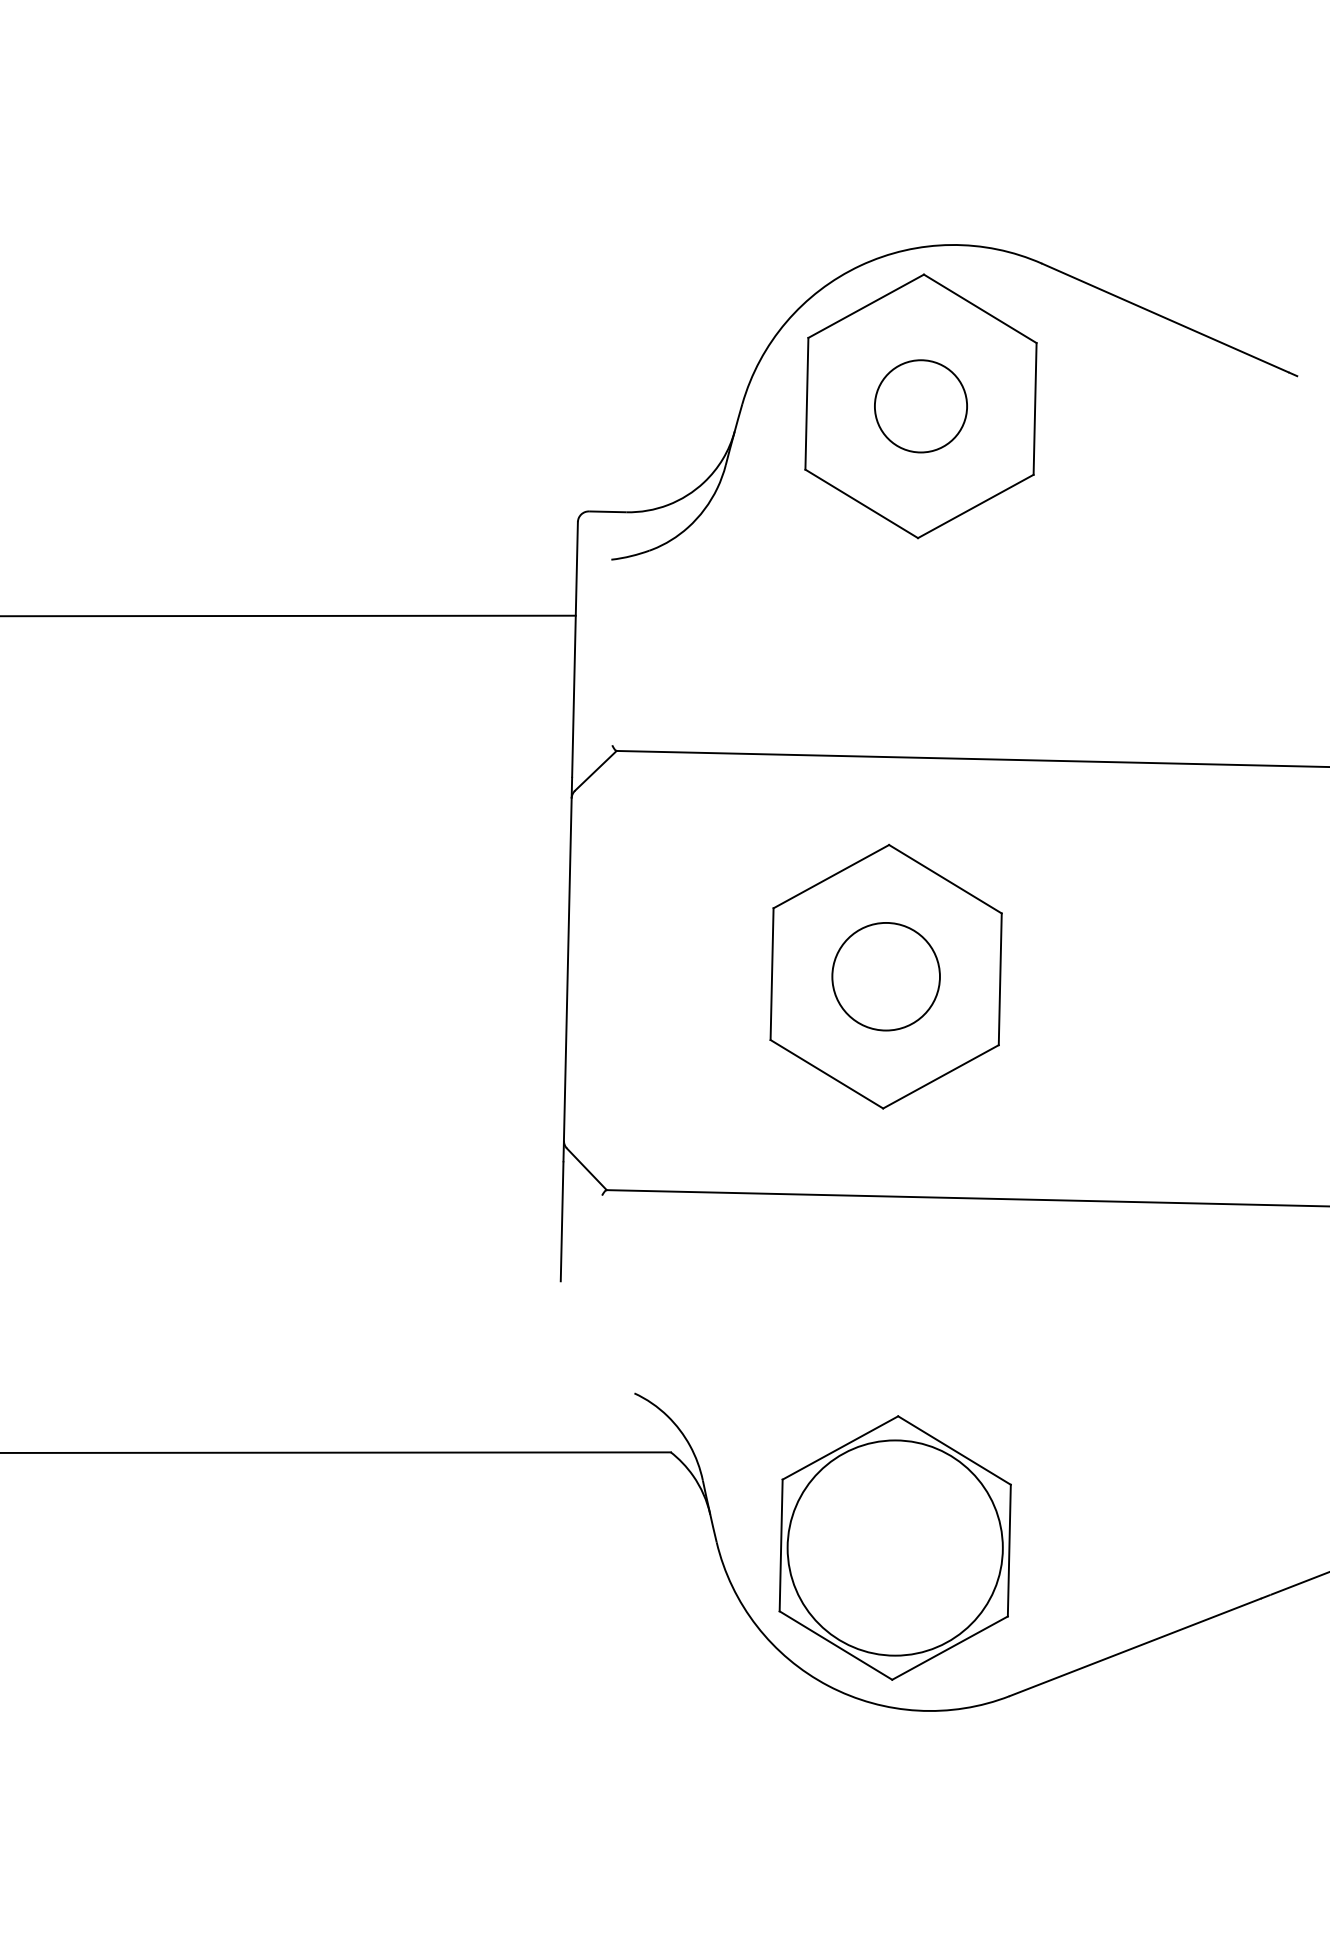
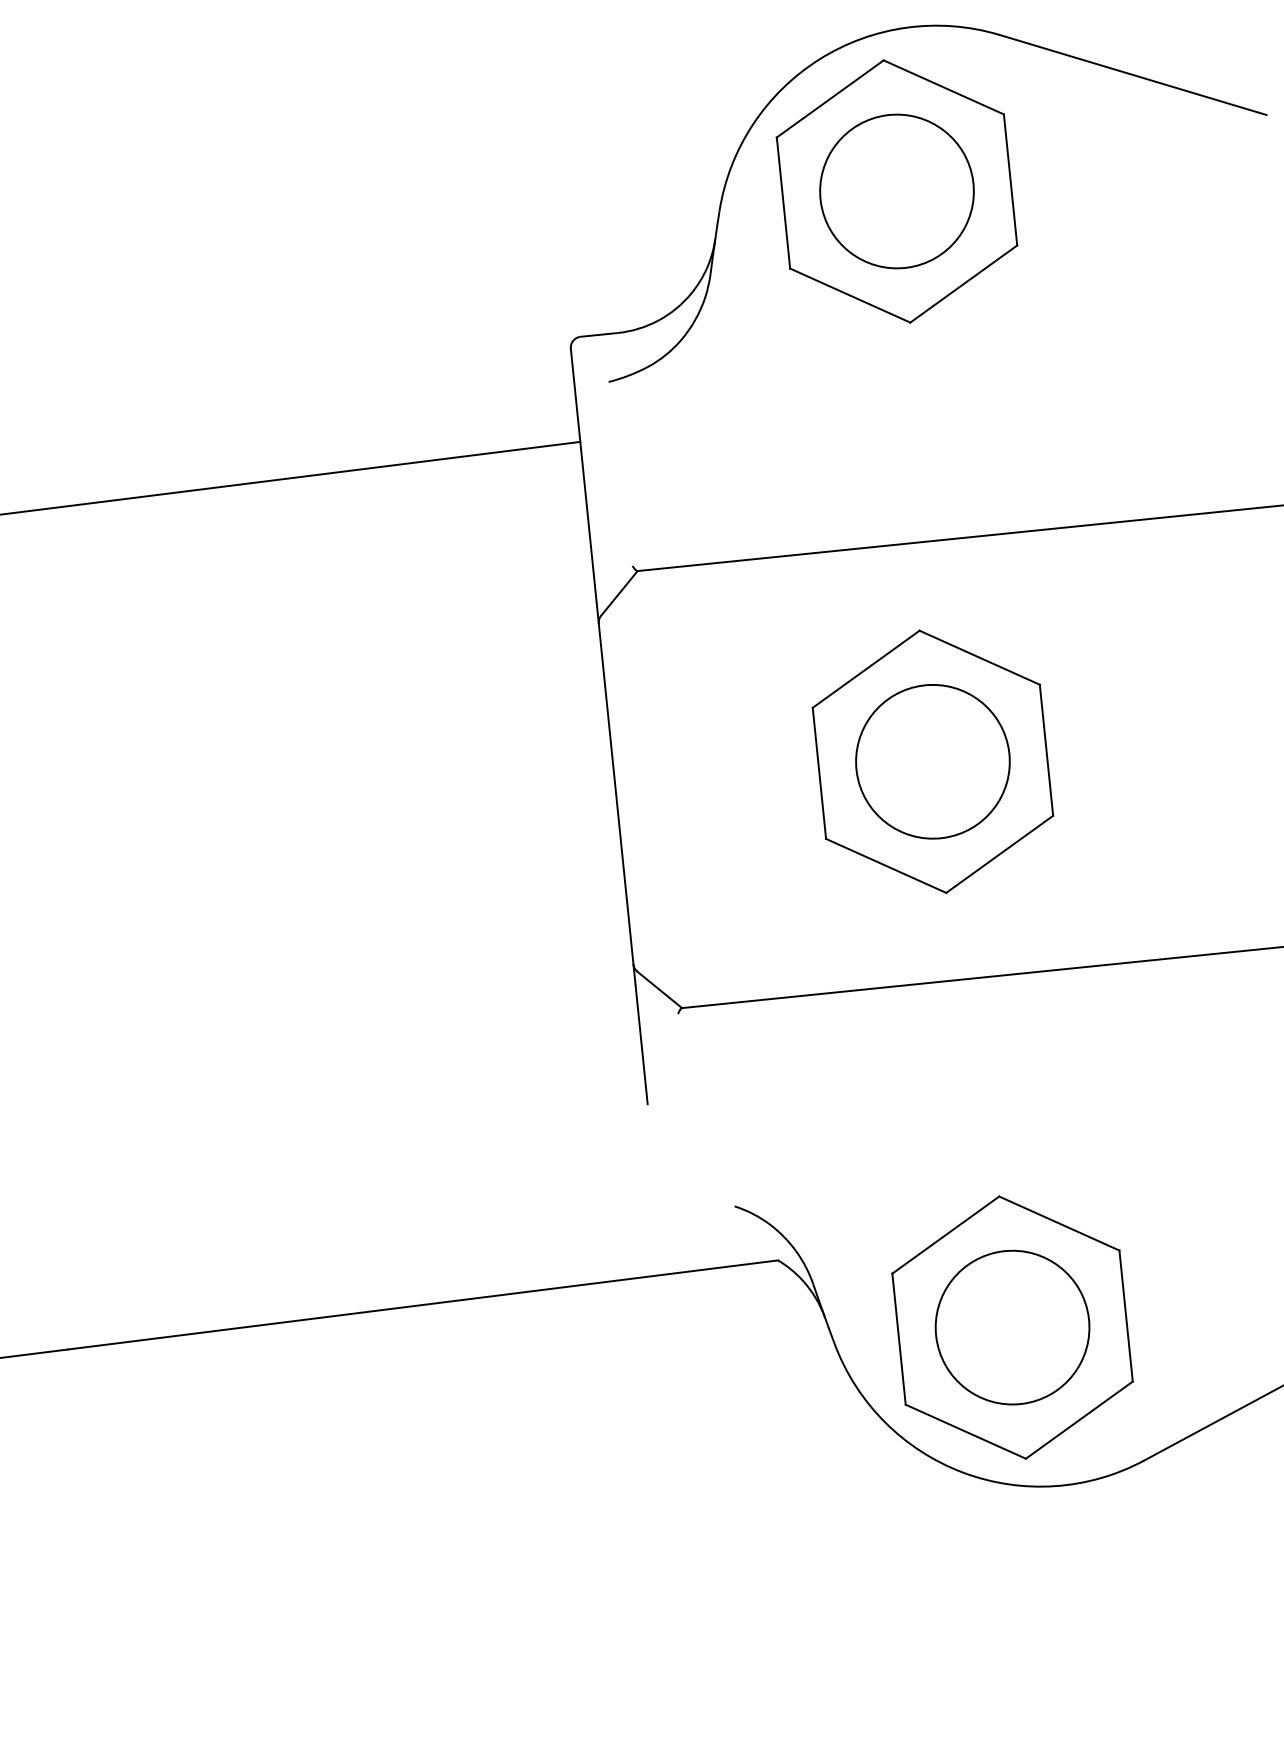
circle: (920, 406) -> (896, 191), size x1.67
circle: (886, 976) -> (933, 761), size x1.43
circle: (895, 1547) -> (1012, 1327), size x0.71

